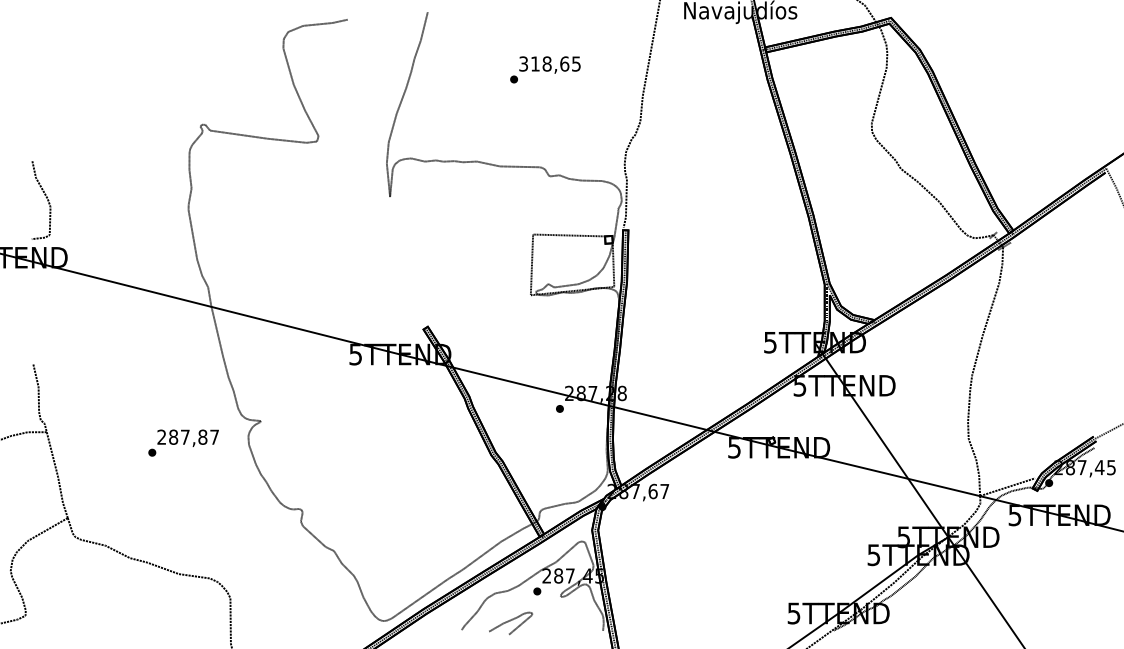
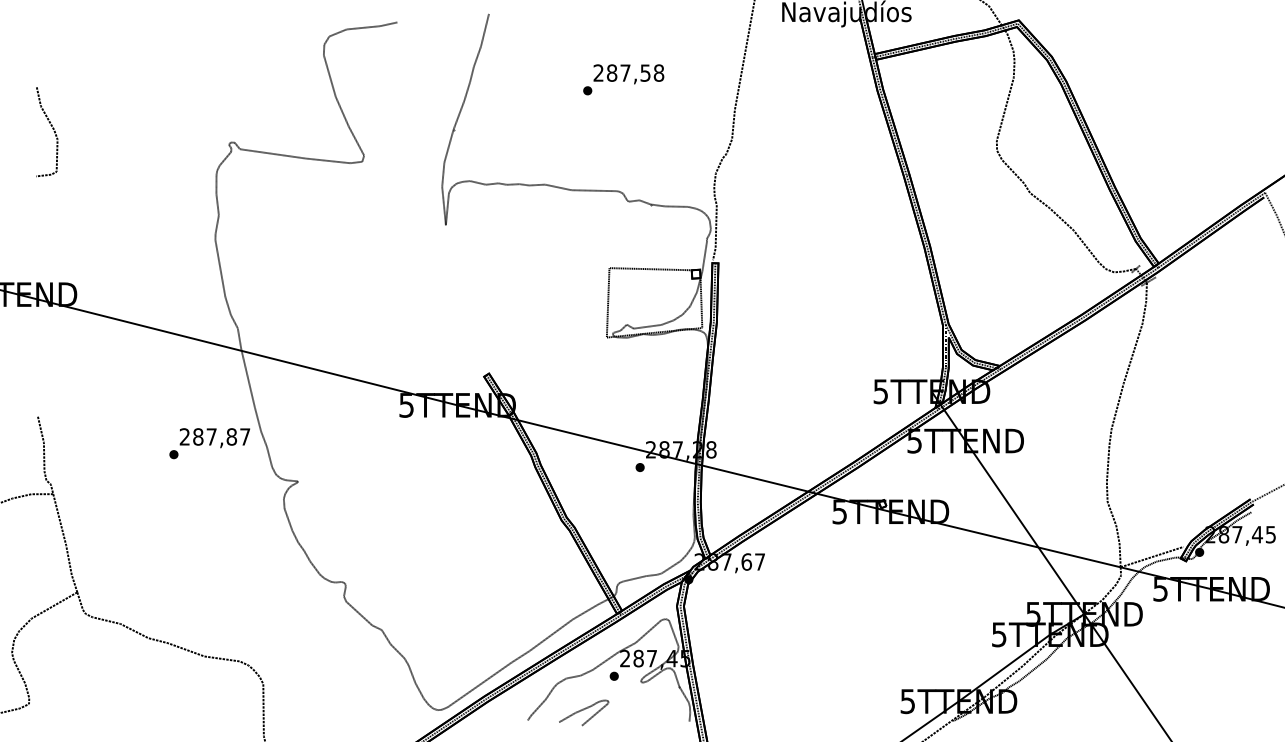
text: (549, 63) -> (628, 72), 318,65 -> 287,58
curve: (46, 198) -> (52, 129), moved
text: (183, 442) -> (209, 443), moved

